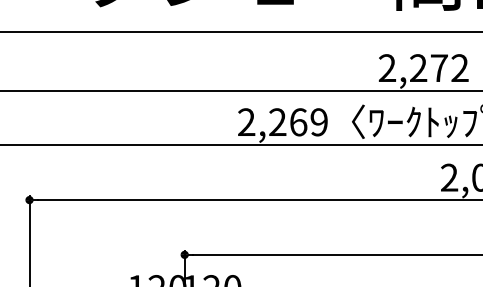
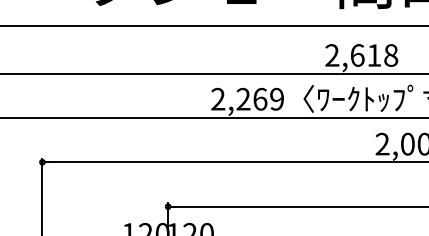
text: (439, 68) -> (374, 55), 2,272 -> 2,618

